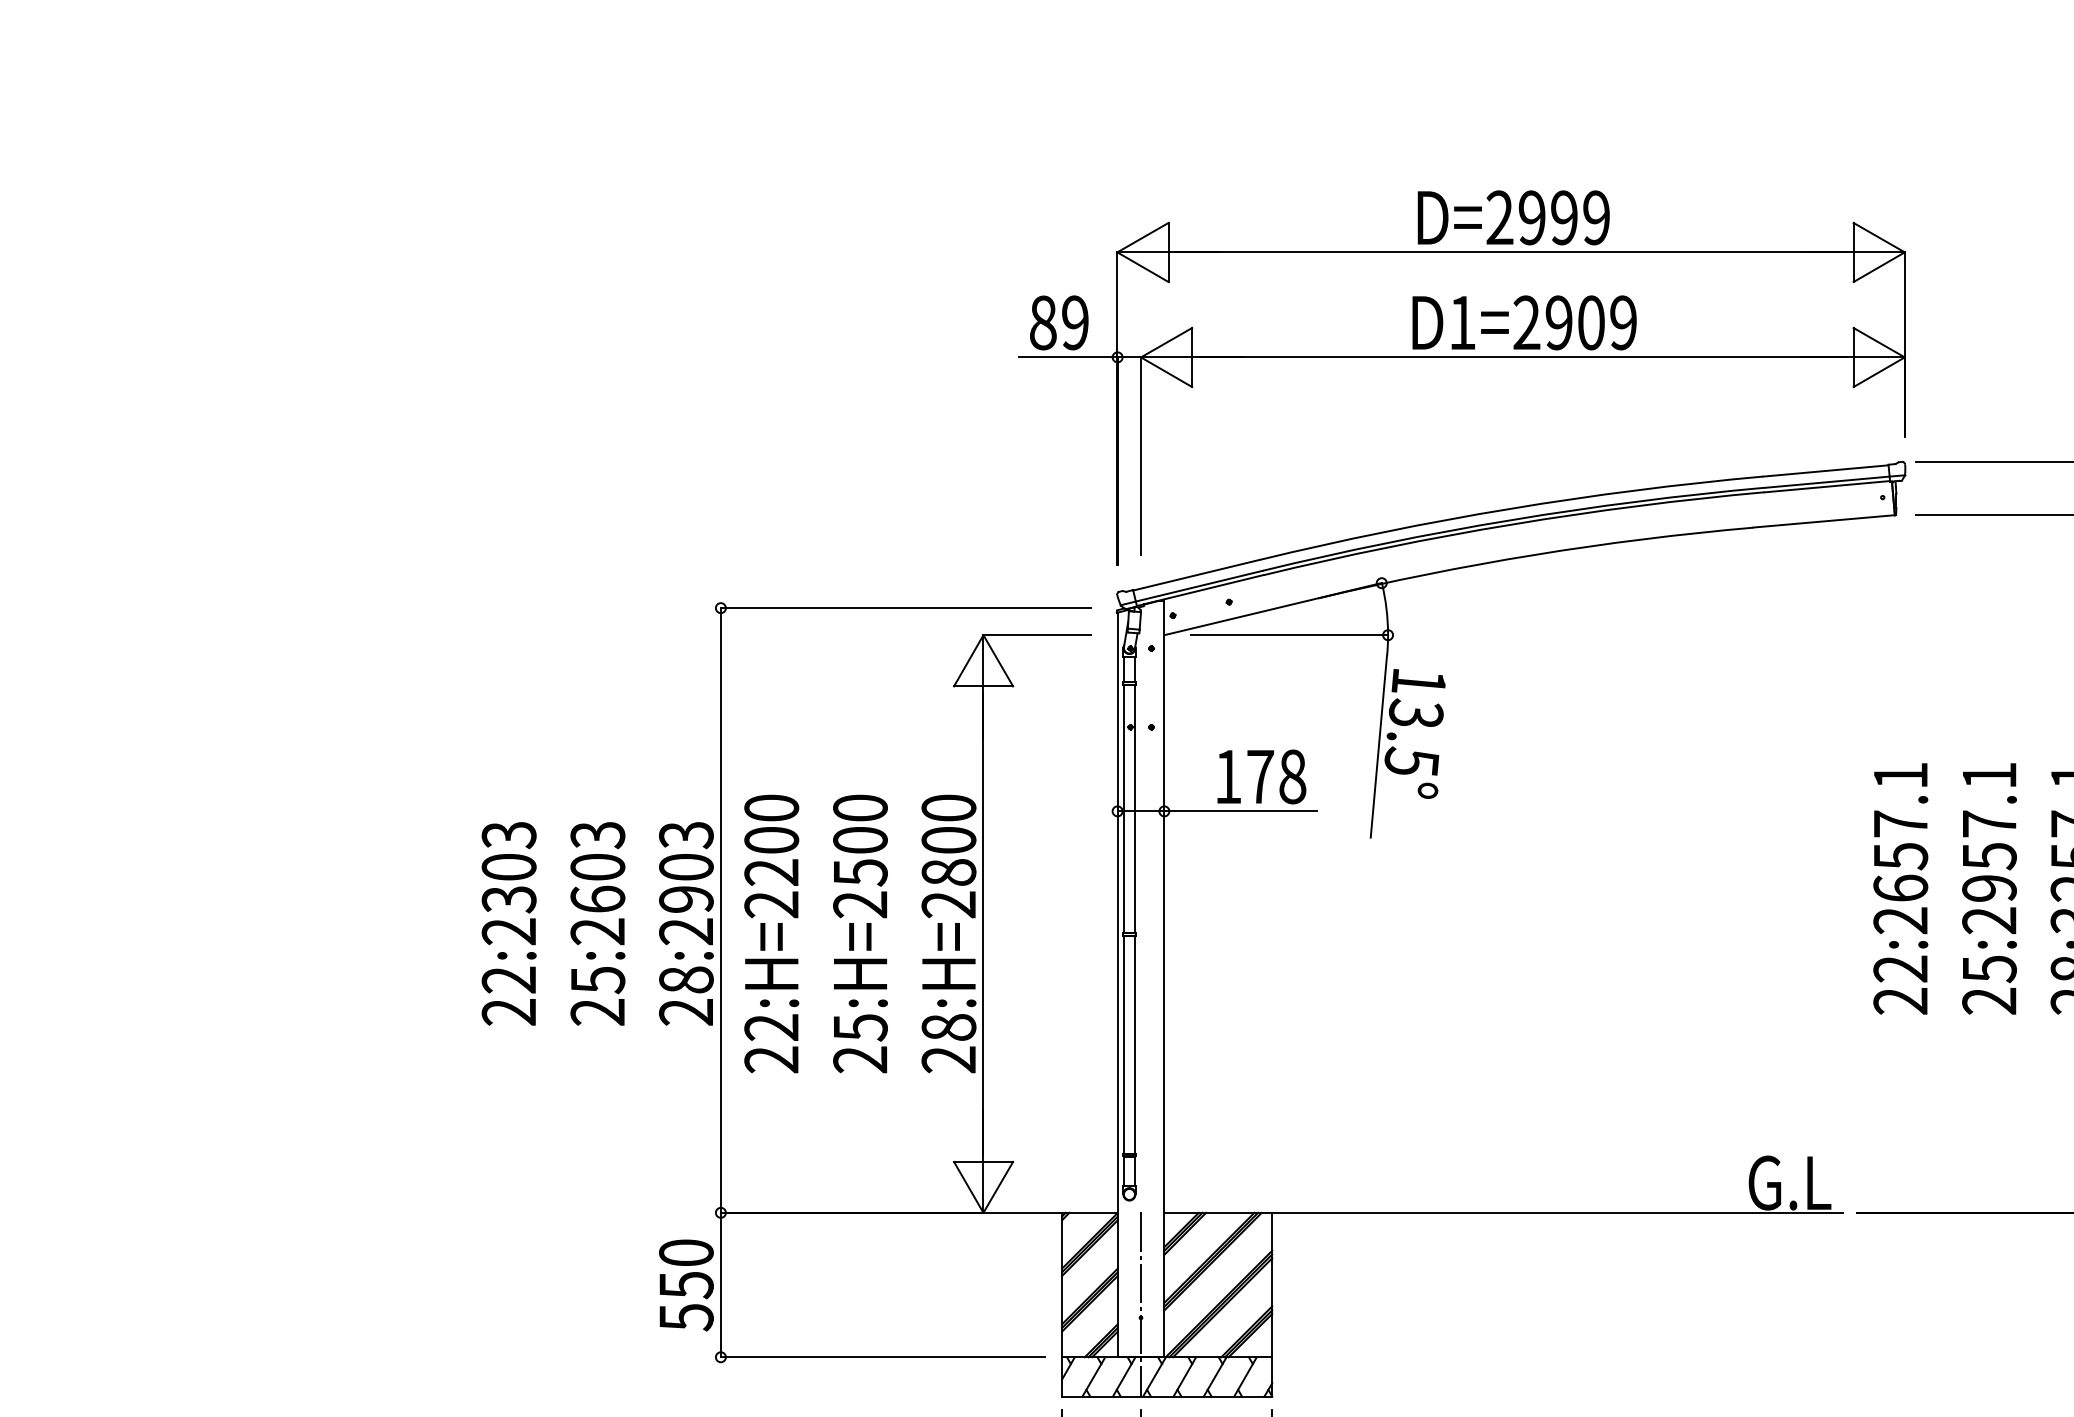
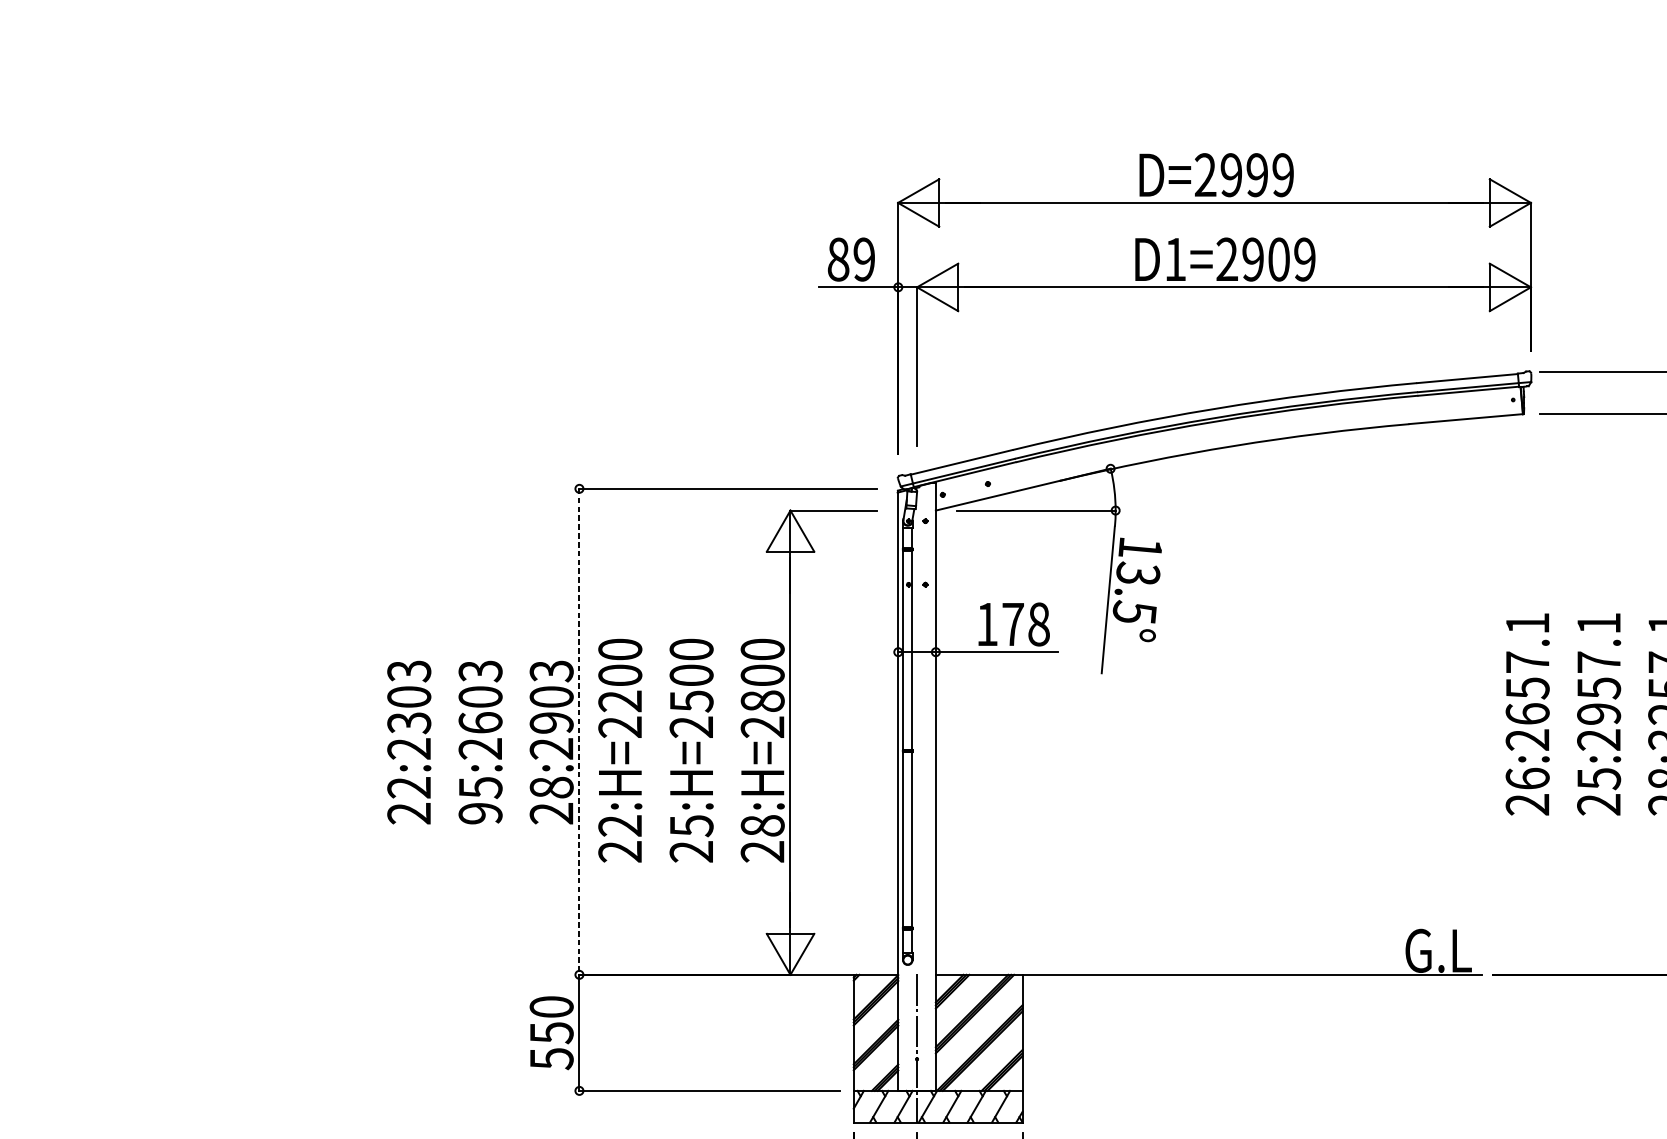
line: (720, 911) -> (579, 732), solid -> dashed
text: (1900, 968) -> (1527, 778), 22:2657.1 -> 26:2657.1
text: (597, 1012) -> (480, 813), 25:2603 -> 95:2603

